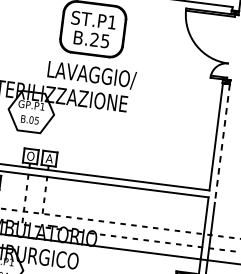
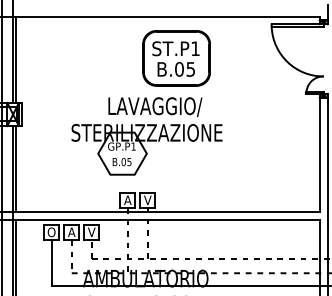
text: (94, 39) -> (179, 69), B.25 -> B.05
text: (92, 75) -> (155, 107), moved
line: (222, 143) -> (327, 161), dashed -> solid
text: (30, 156) -> (127, 200), O -> A
text: (49, 157) -> (147, 199), A -> V

